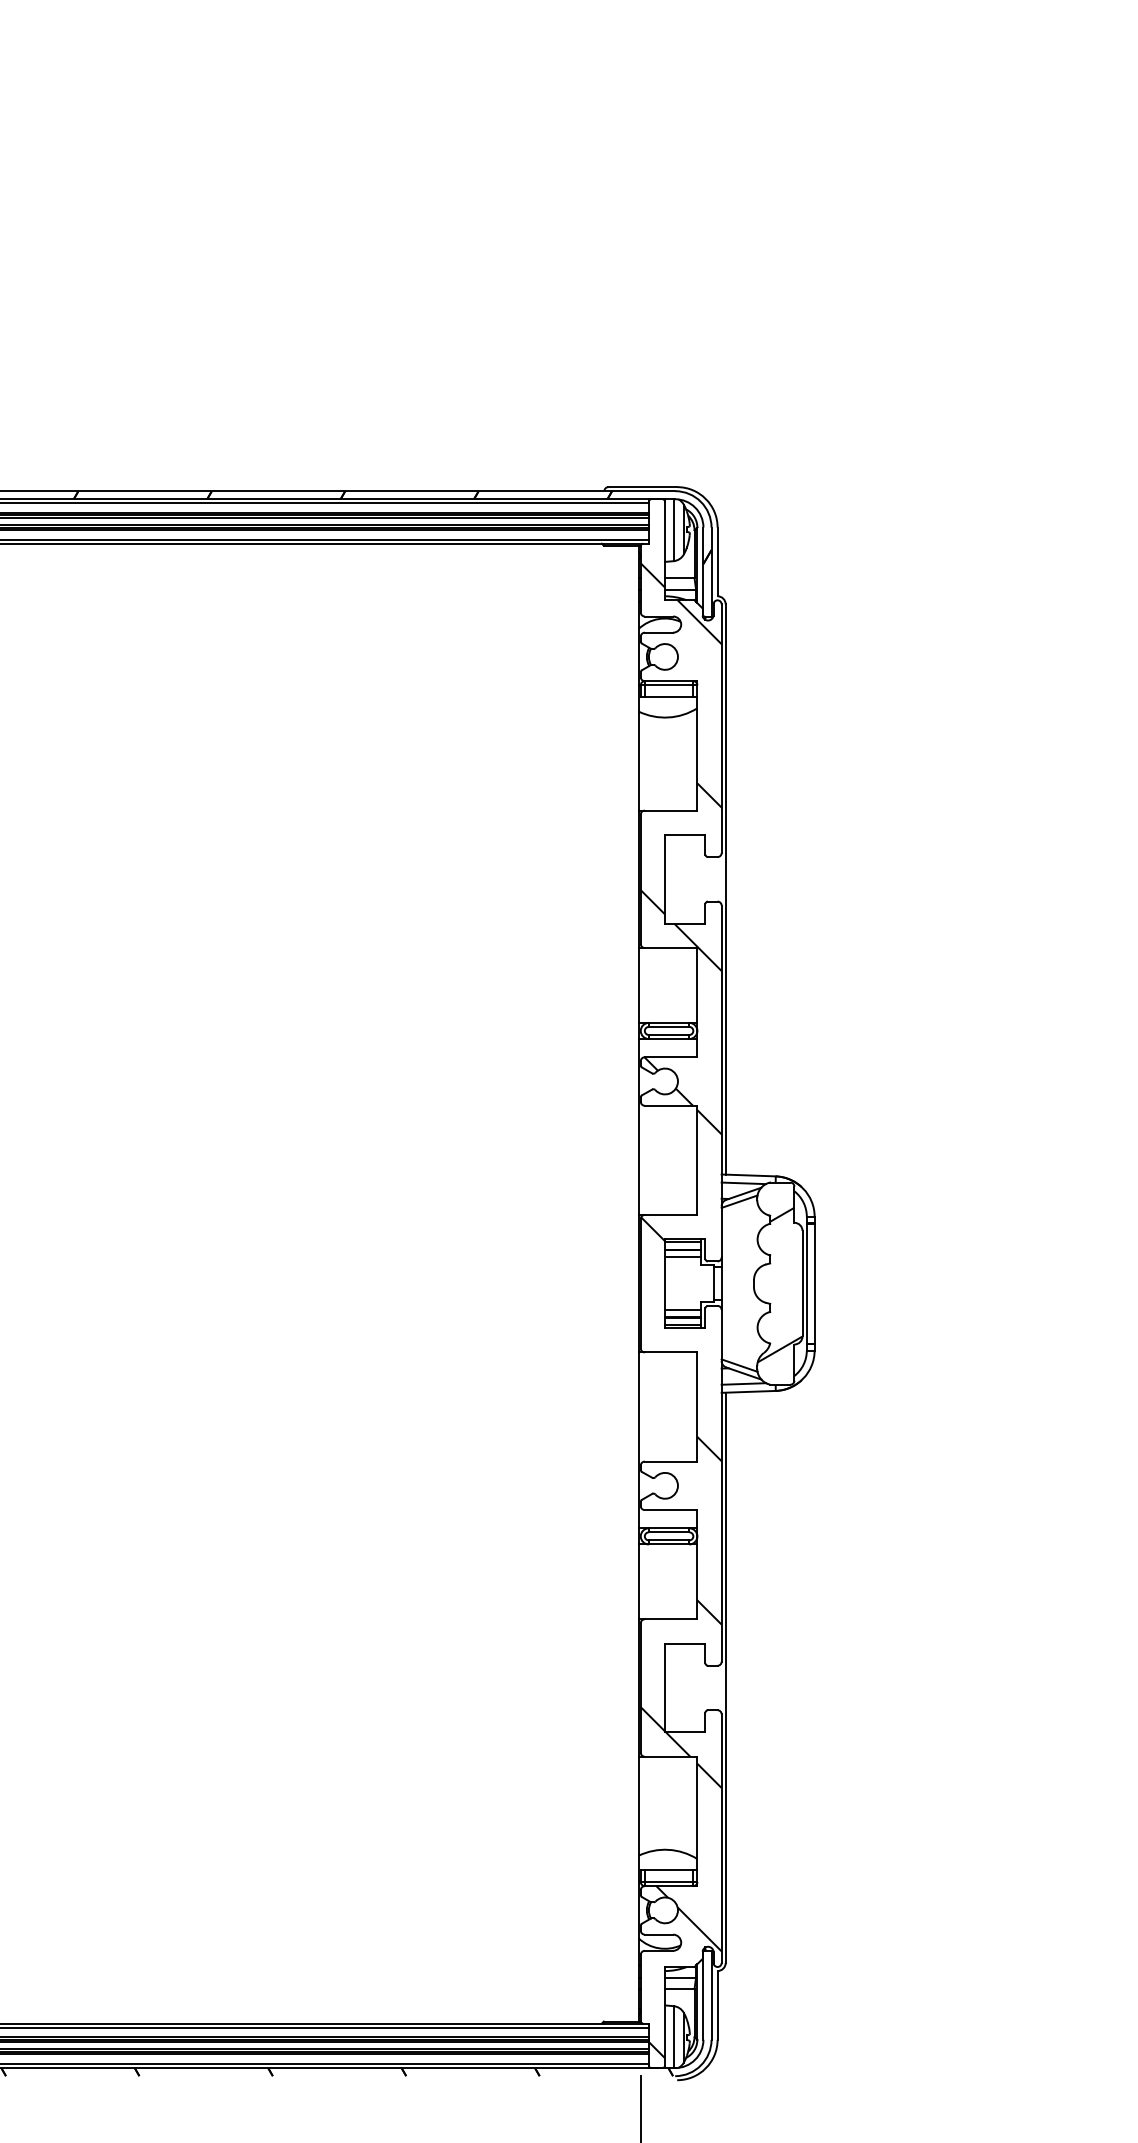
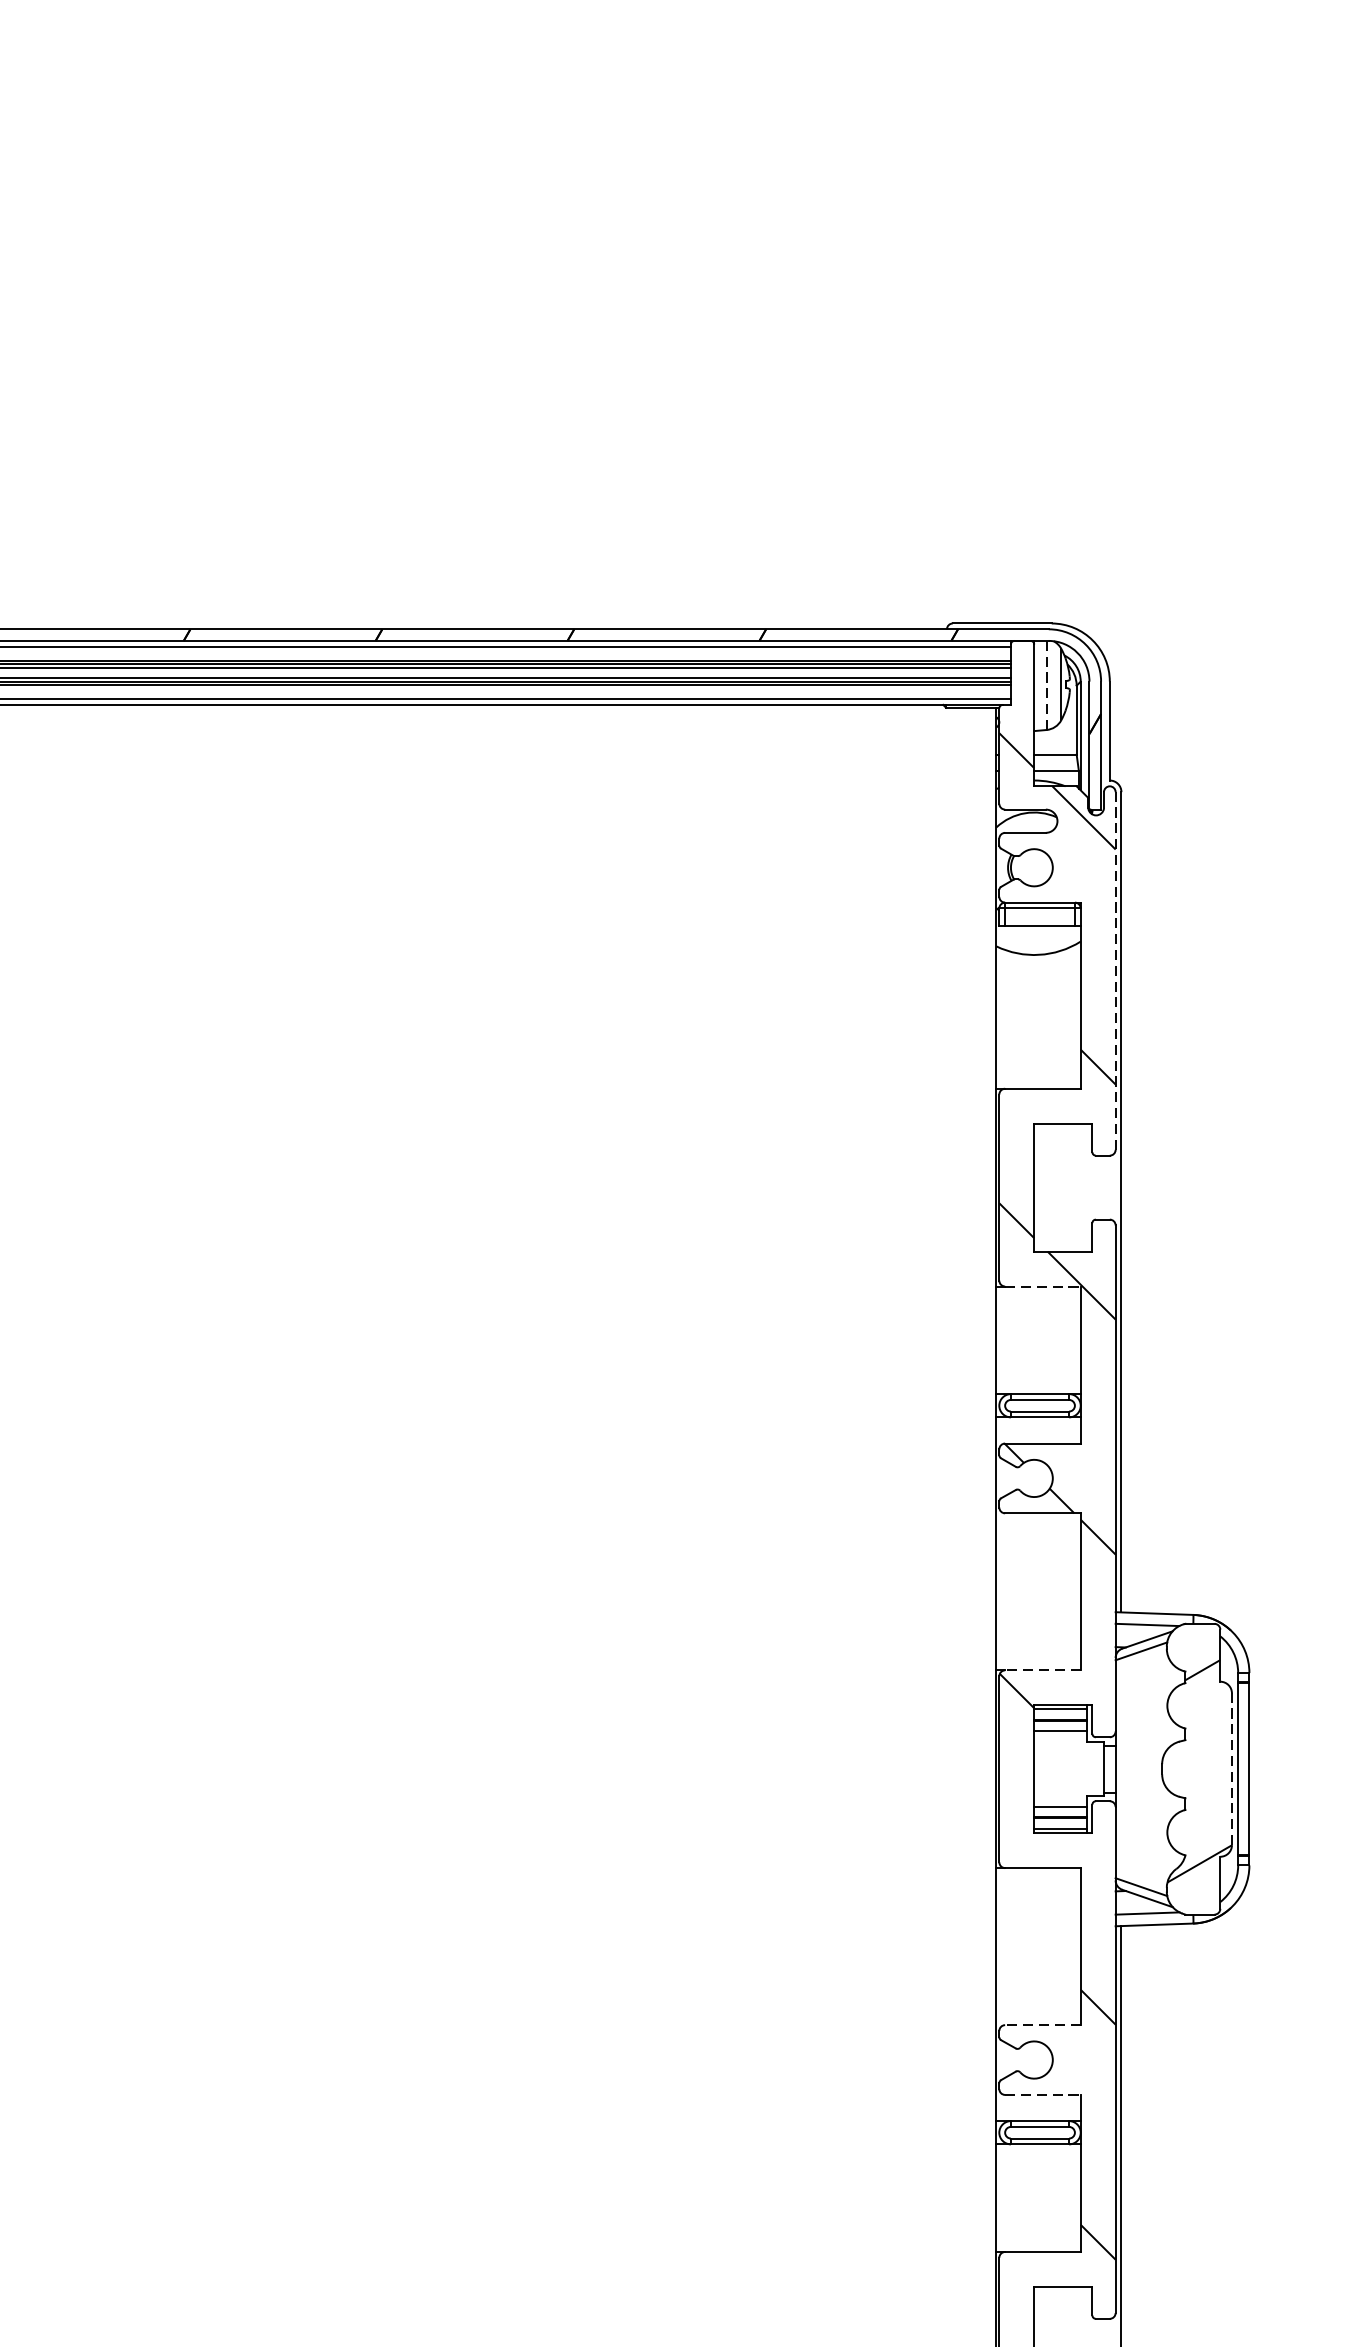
line: (673, 530) -> (1046, 685), solid -> dashed
line: (721, 728) -> (1115, 970), solid -> dashed
line: (671, 948) -> (1043, 1287), solid -> dashed
line: (670, 1214) -> (1042, 1669), solid -> dashed
line: (802, 1283) -> (1231, 1768), solid -> dashed
line: (670, 1461) -> (1042, 2025), solid -> dashed
line: (671, 1510) -> (1043, 2095), solid -> dashed

